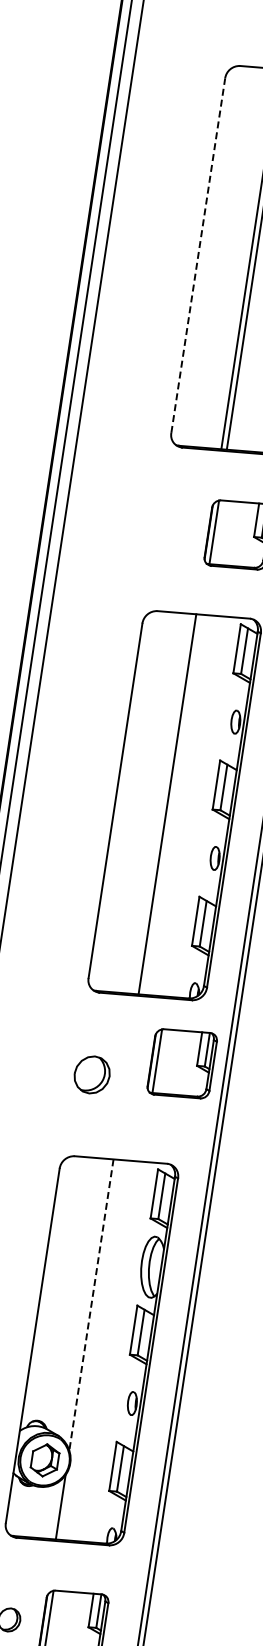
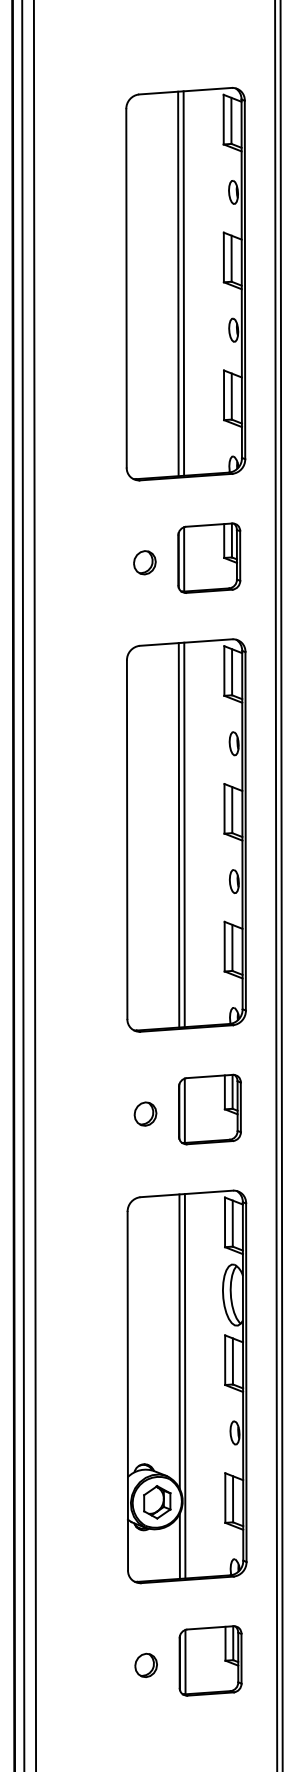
line: (198, 254) -> (126, 287), dashed -> solid
part: (174, 529) -> (144, 562), added
line: (172, 804) -> (184, 834), added
part: (181, 1063) -> (209, 1109), moved
part: (92, 1074) -> (145, 1113), size x0.62
line: (91, 1304) -> (179, 1341), dashed -> solid
line: (89, 1350) -> (184, 1386), added

